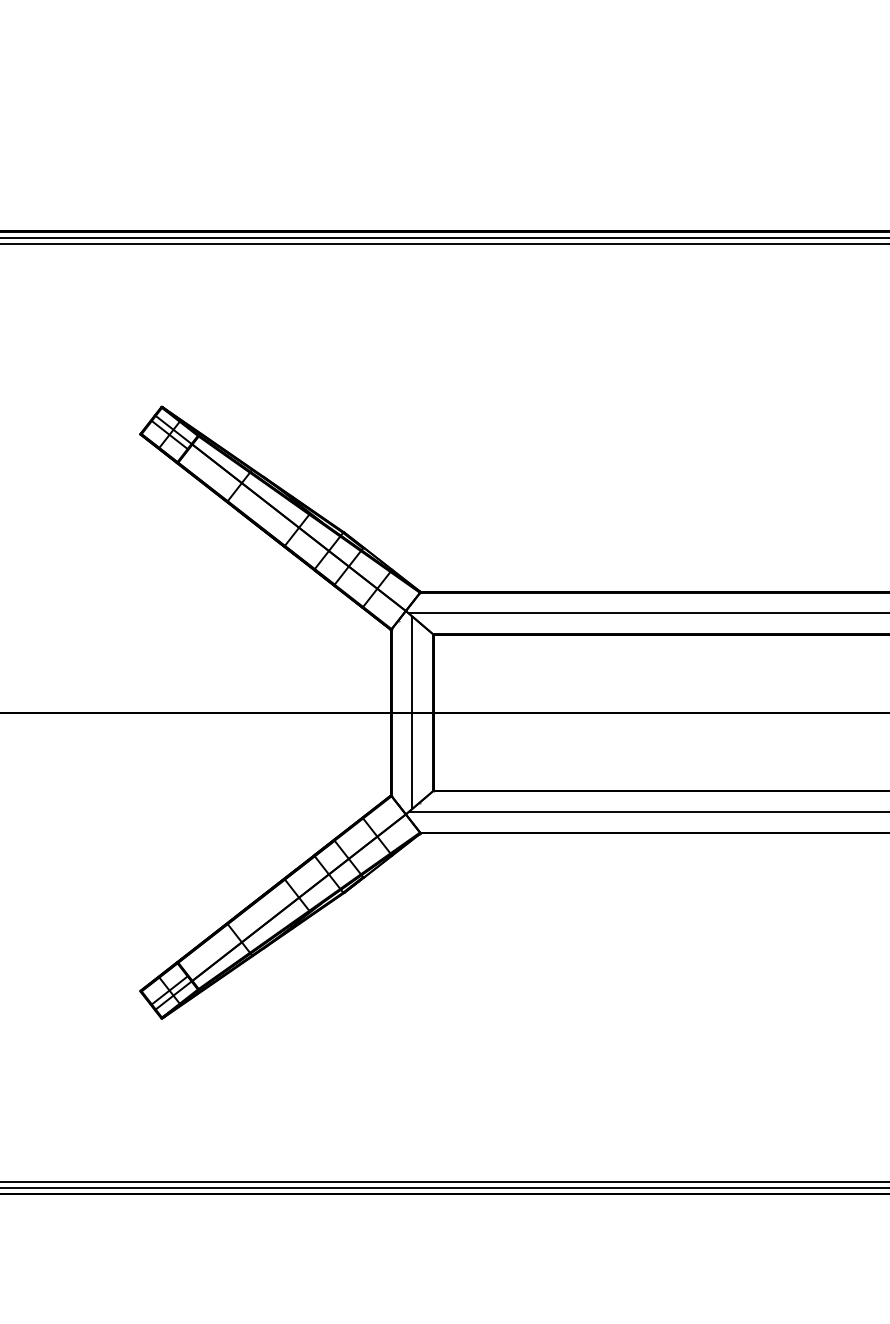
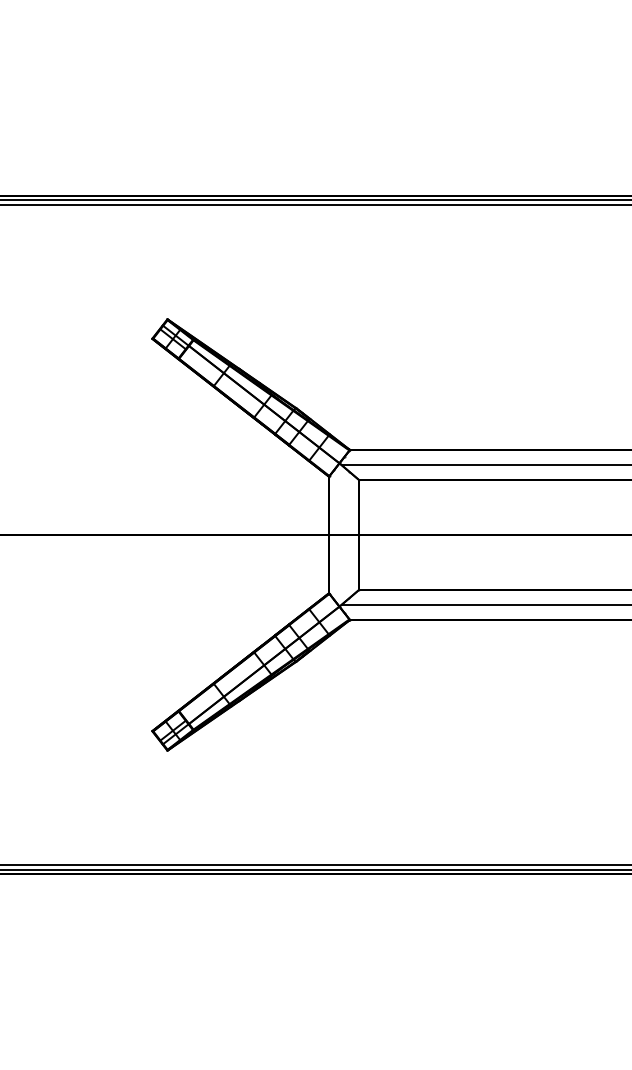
line: (412, 712) -> (344, 534), removed

